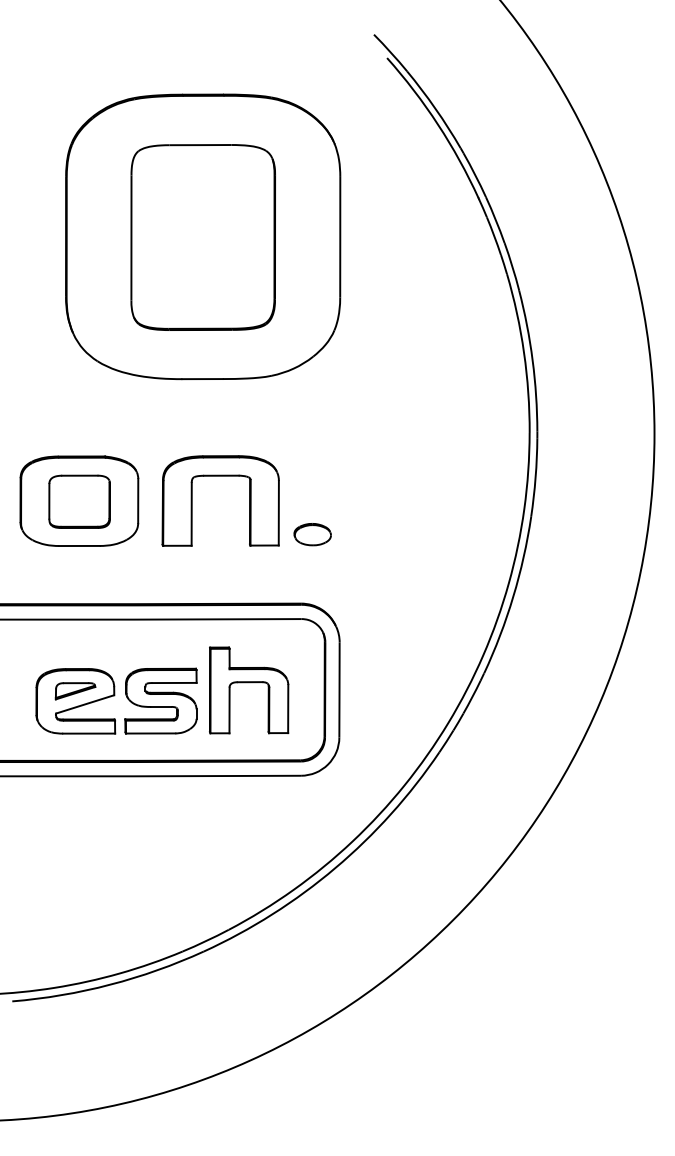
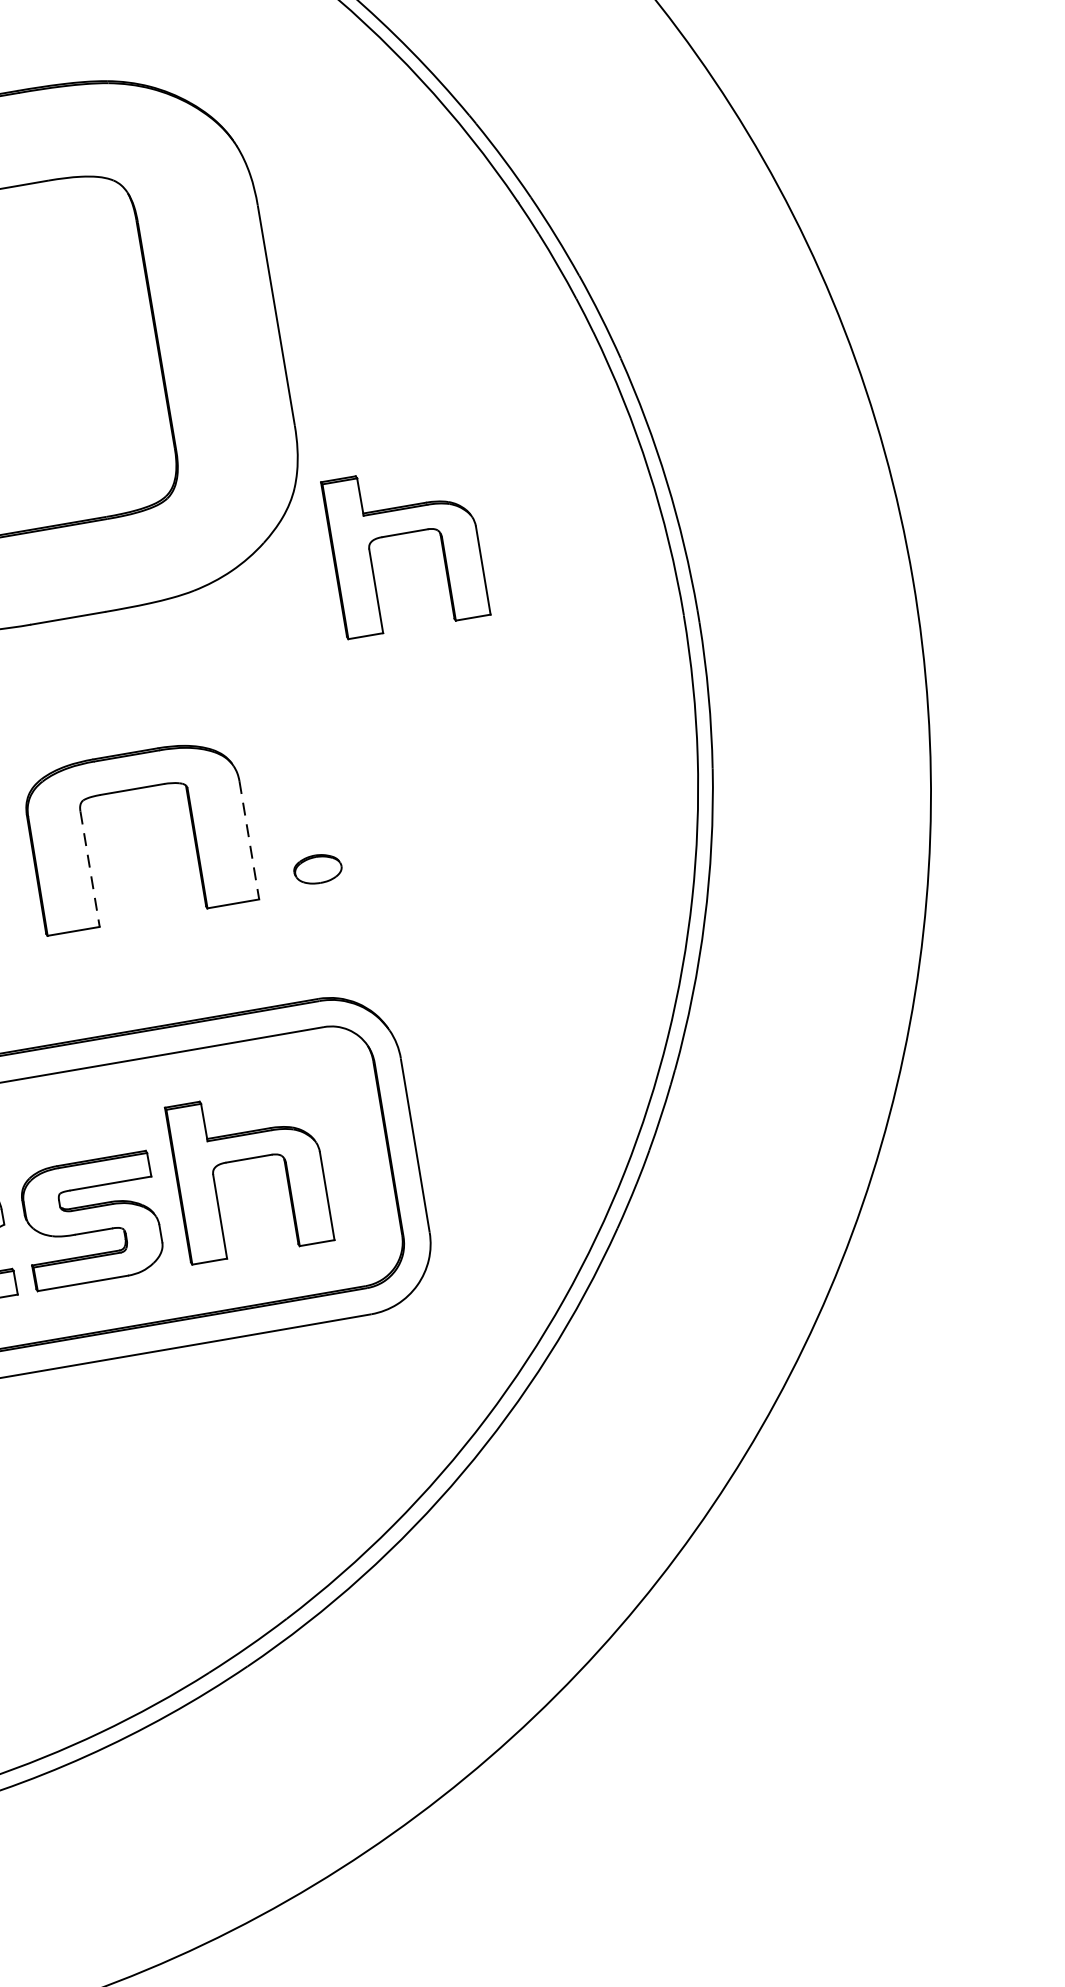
part: (388, 365) -> (404, 535), added
line: (278, 513) -> (248, 840), solid -> dashed
line: (191, 514) -> (89, 869), solid -> dashed
part: (312, 534) -> (317, 868), size x0.7

